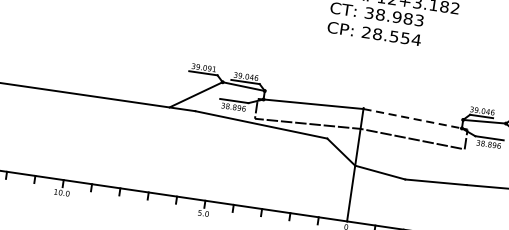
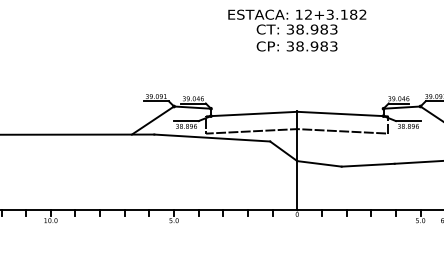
text: (390, 36) -> (311, 46), 28.554 -> 38.983
line: (412, 119) -> (340, 114), dashed -> solid

